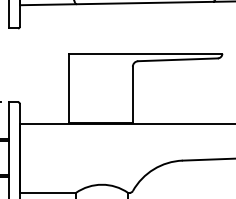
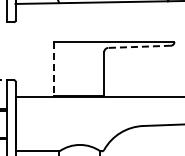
line: (177, 59) -> (139, 46), solid -> dashed
line: (69, 88) -> (54, 69), solid -> dashed

